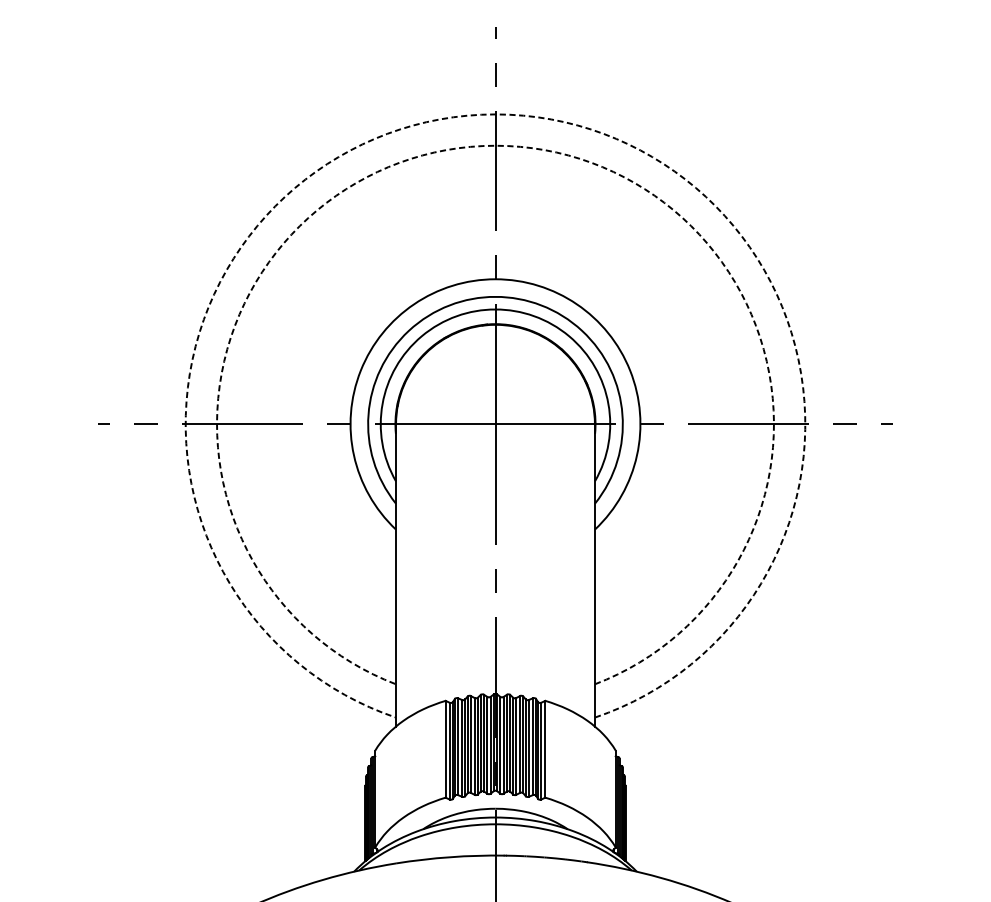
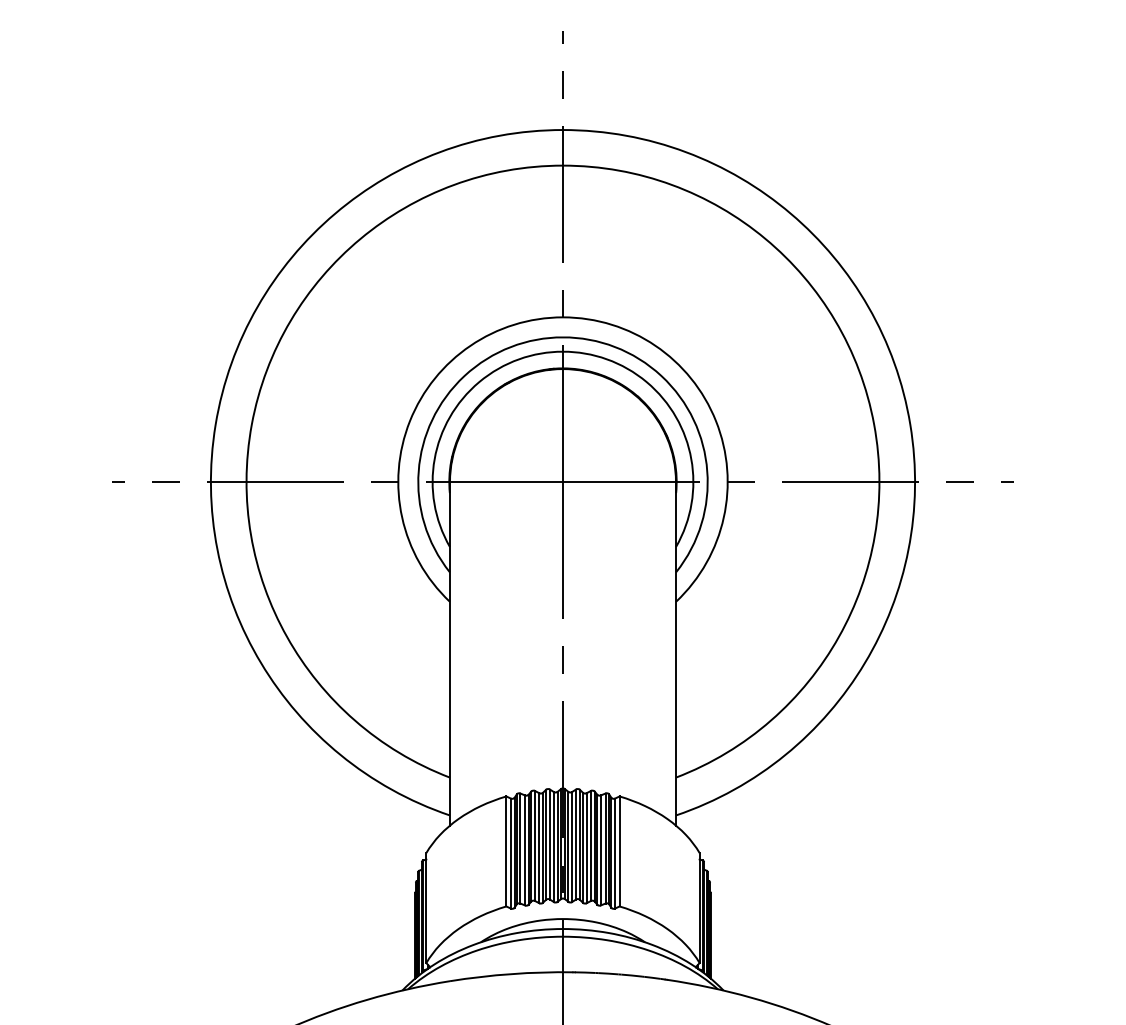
arc: (495, 114) -> (562, 130), dashed -> solid
arc: (495, 145) -> (562, 165), dashed -> solid

